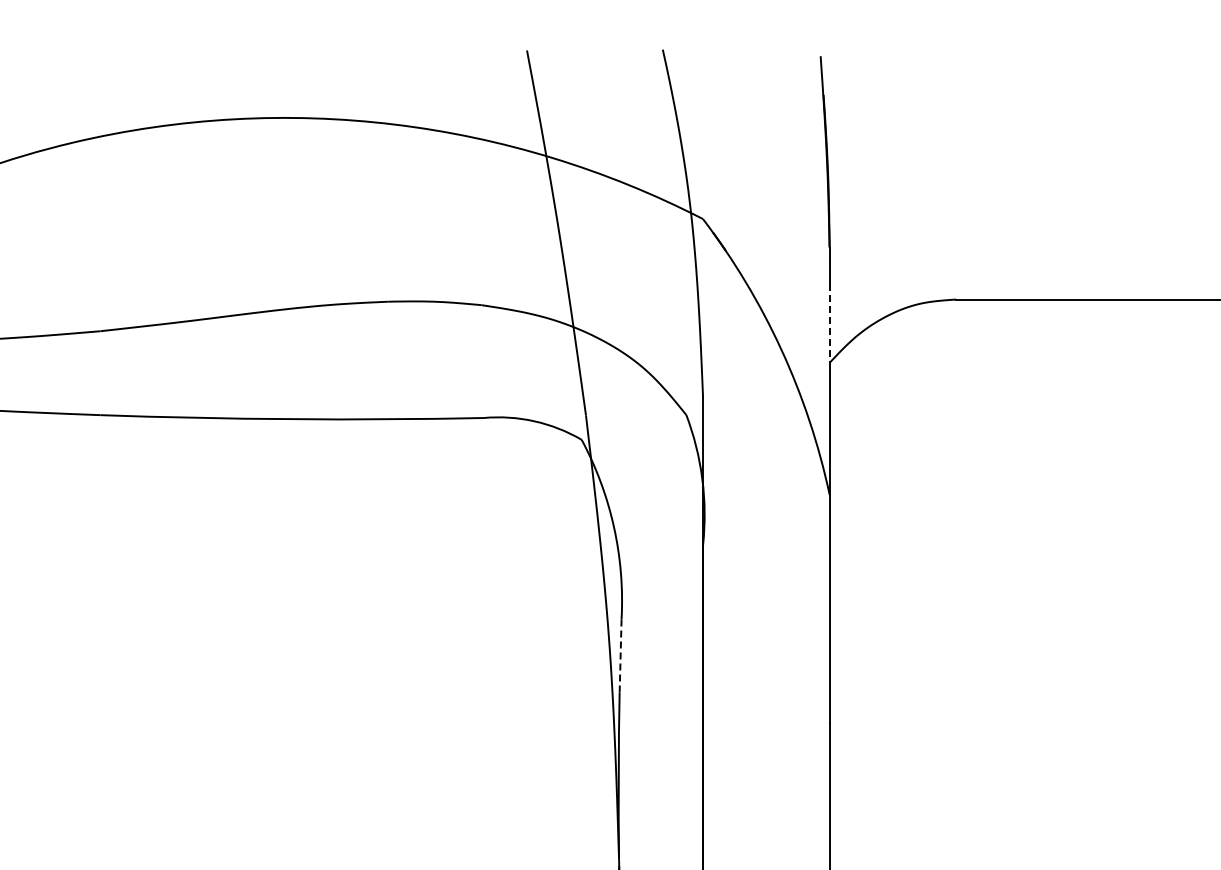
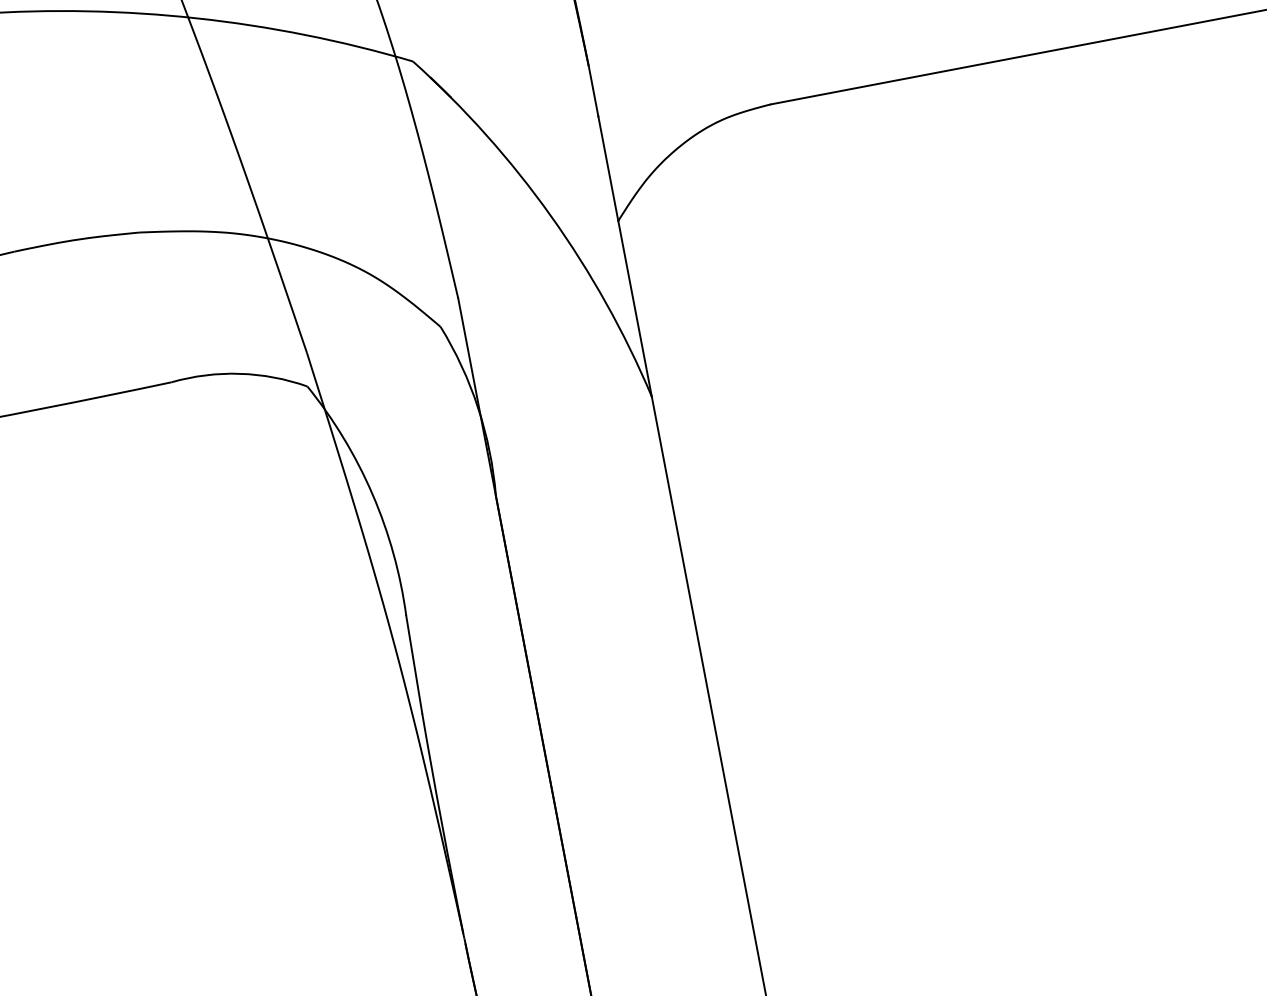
line: (829, 324) -> (608, 169), dashed -> solid
line: (620, 656) -> (414, 665), dashed -> solid

